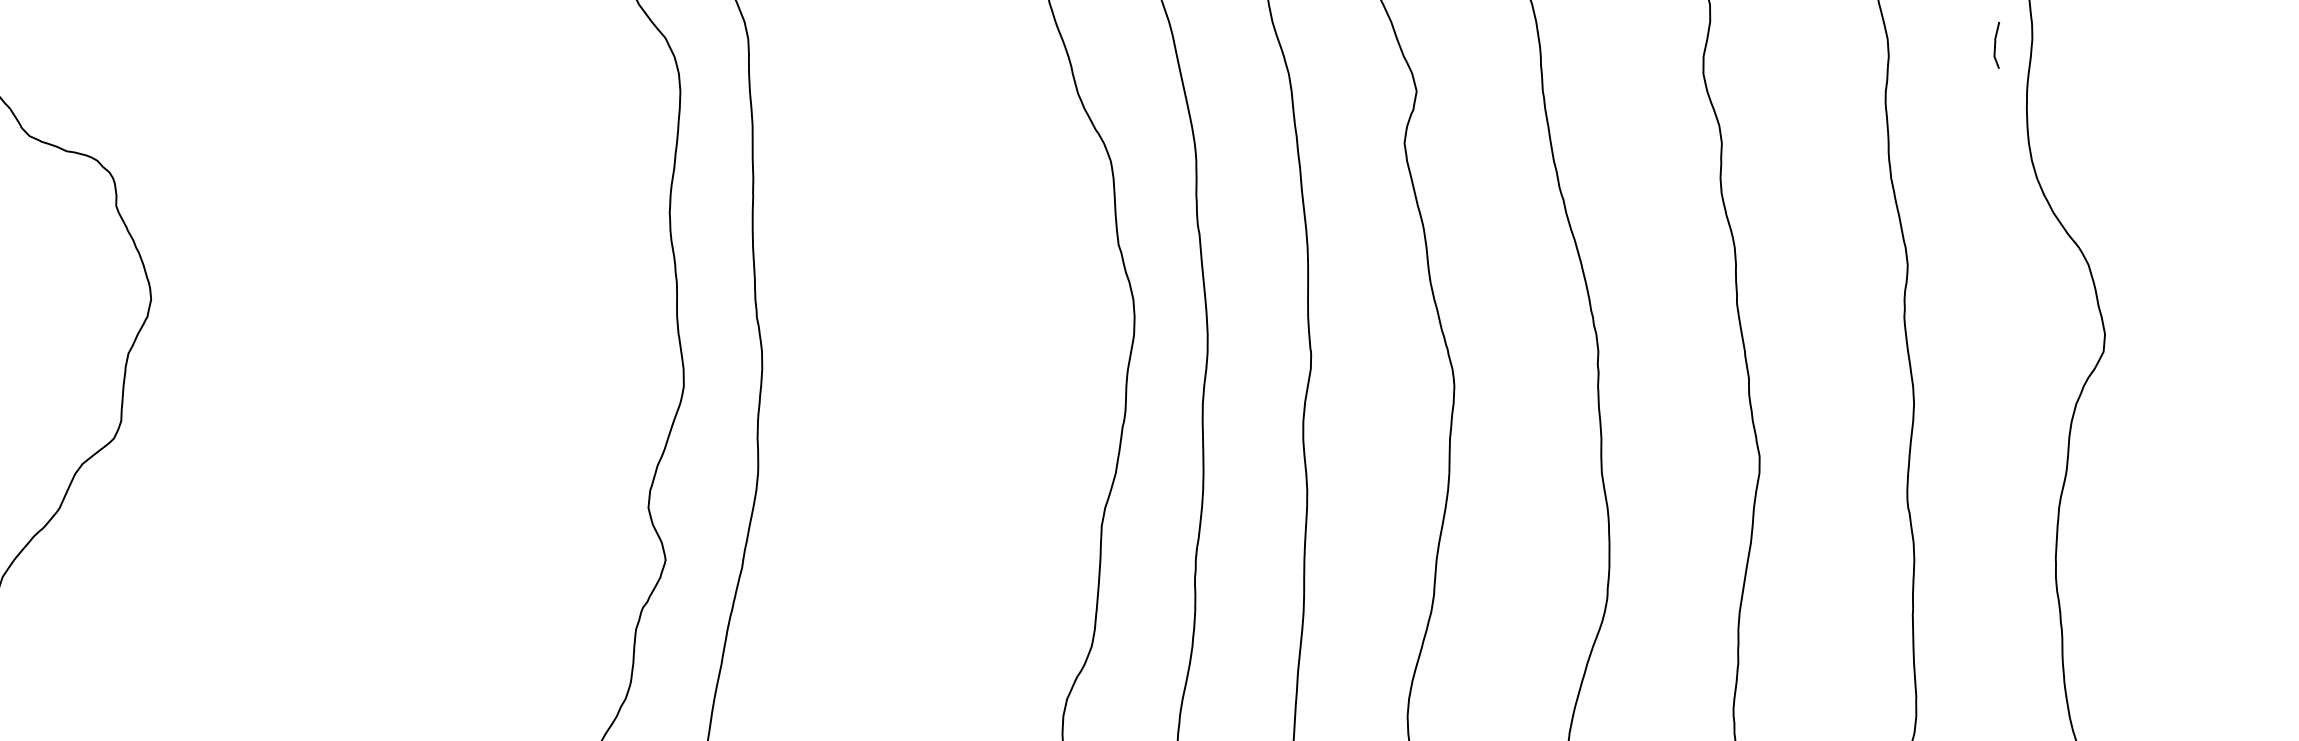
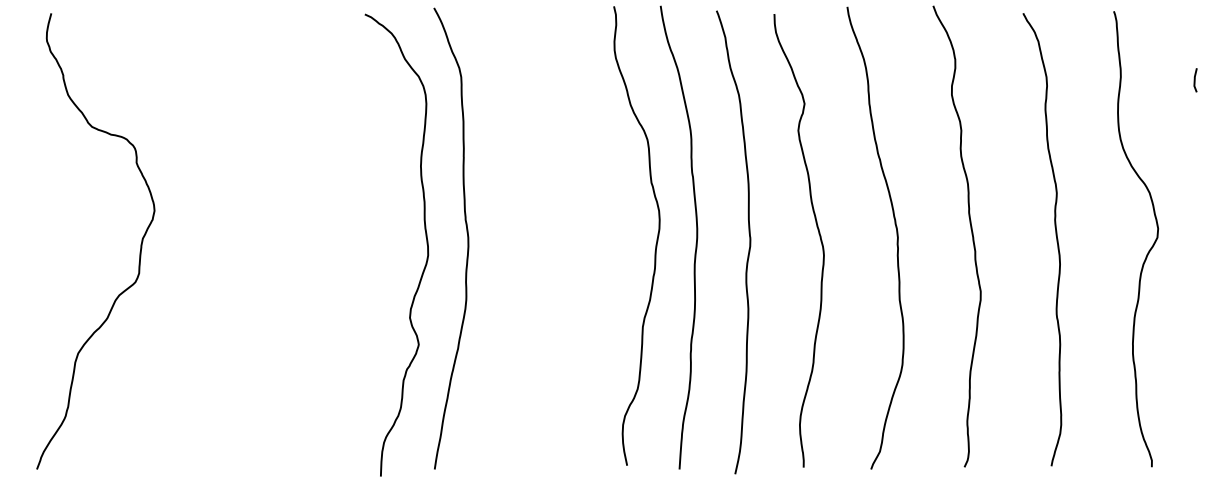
line: (1996, 45) -> (1195, 80), moved

